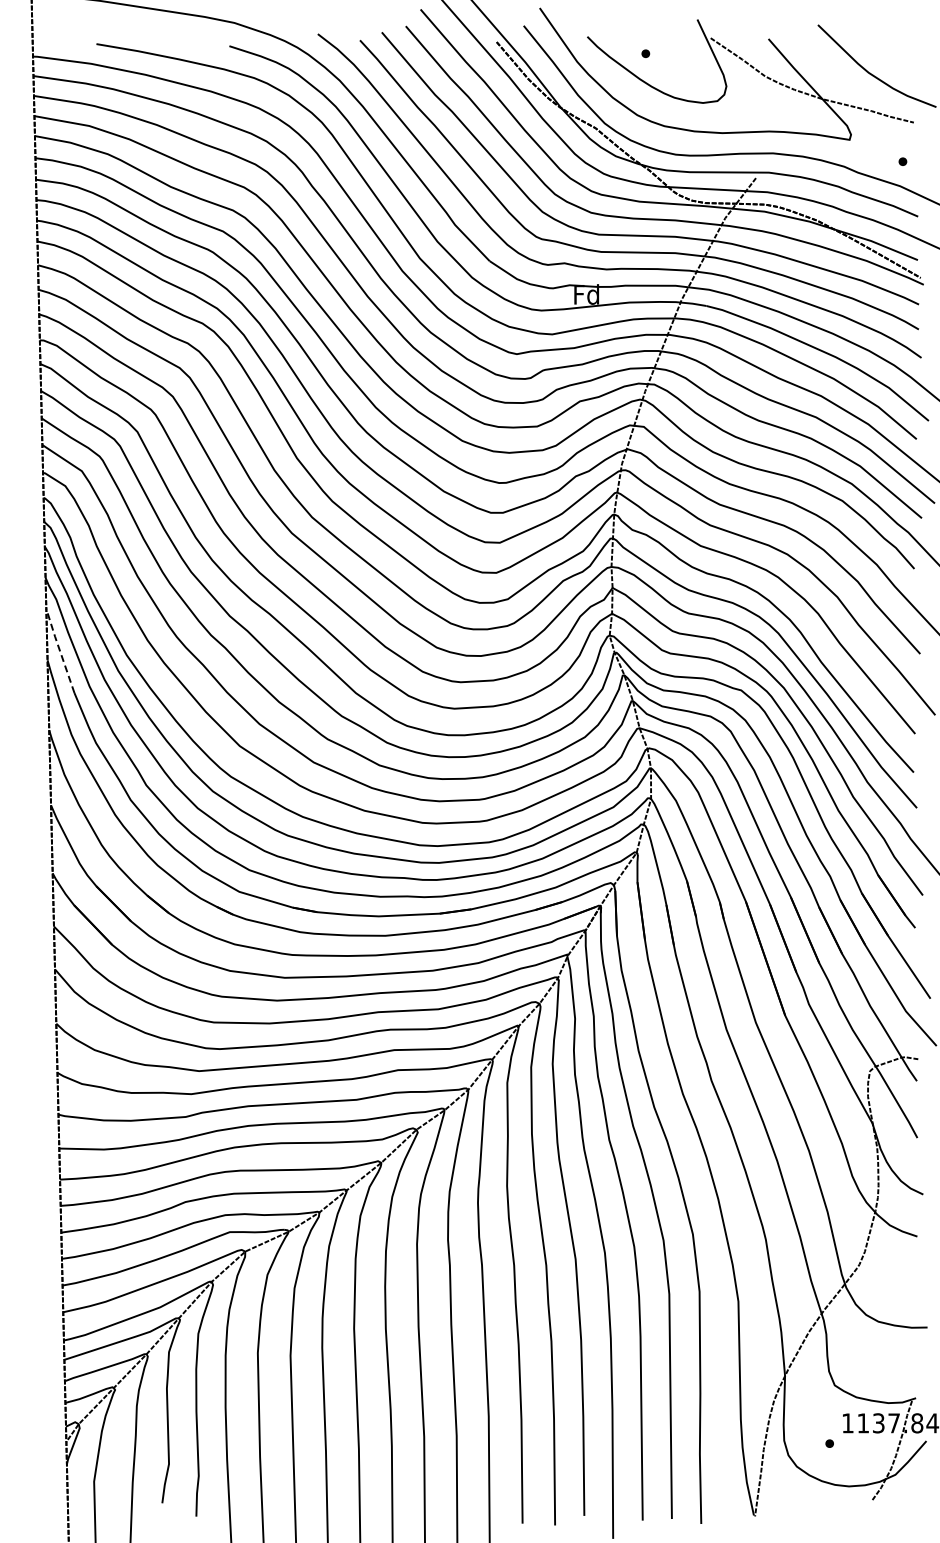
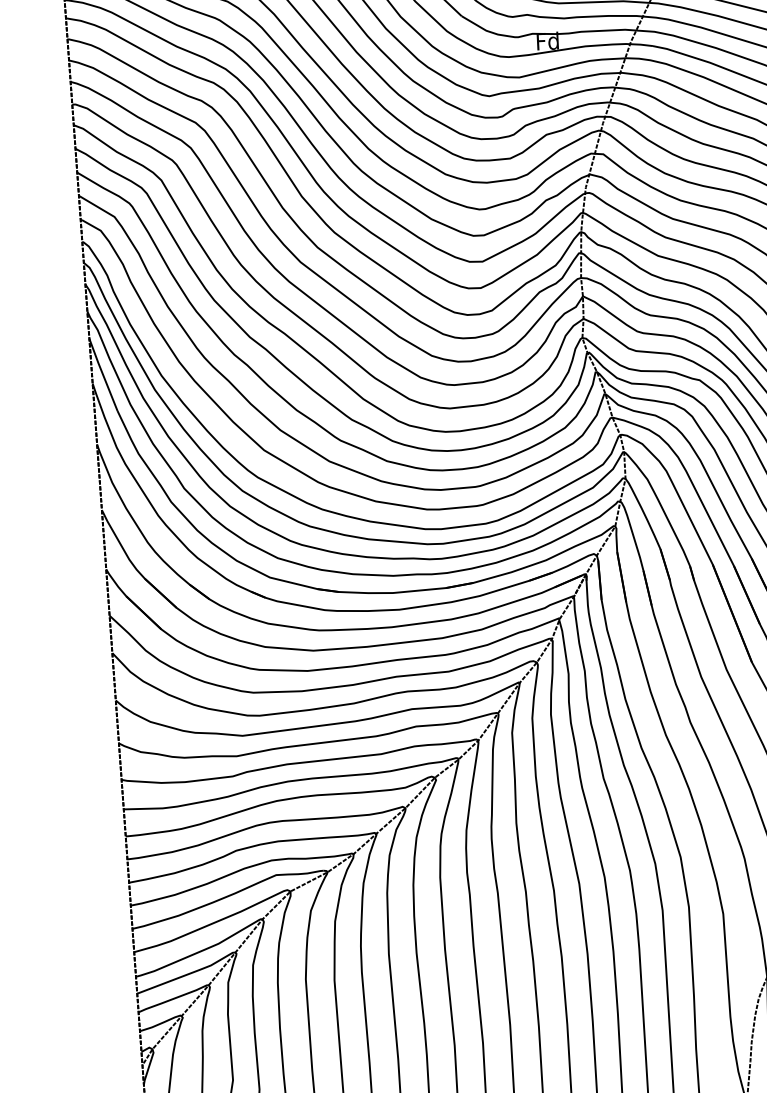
line: (59, 650) -> (102, 374), dashed -> solid

